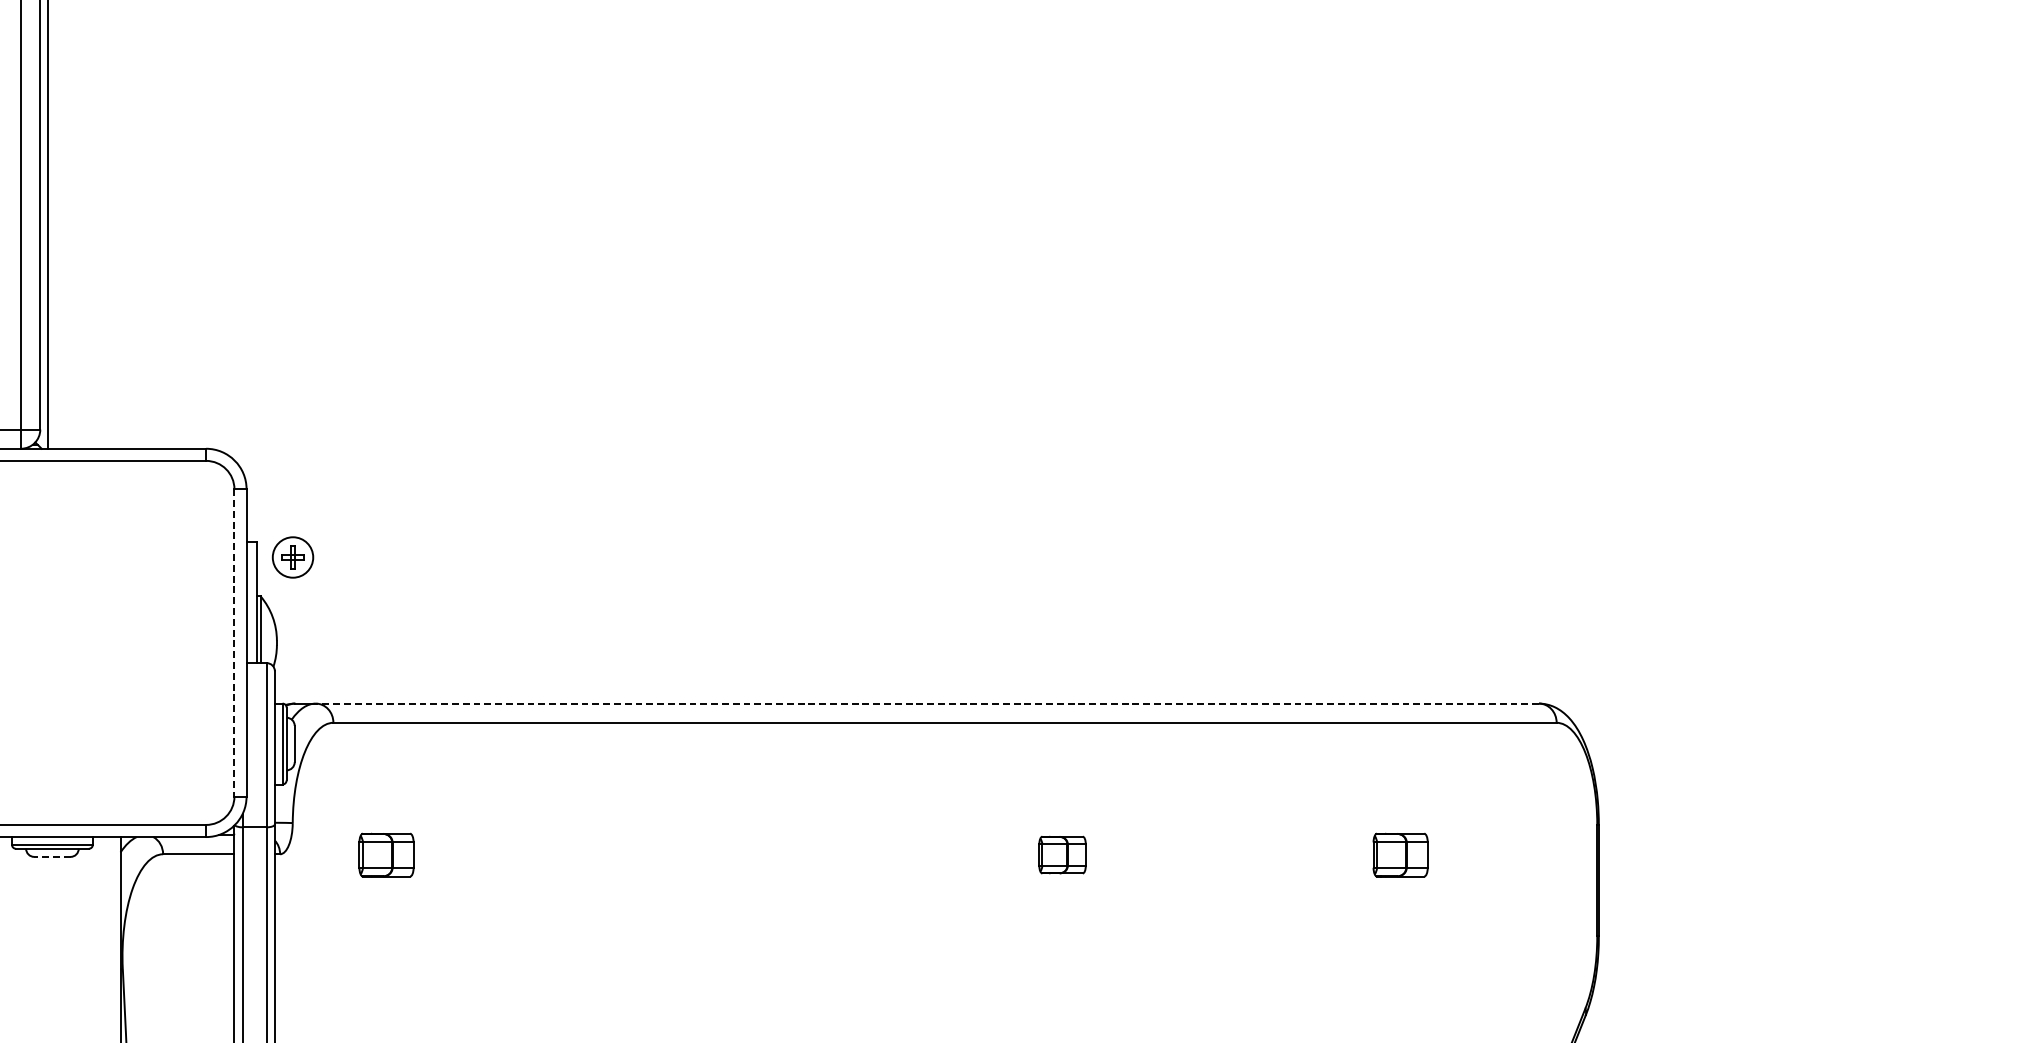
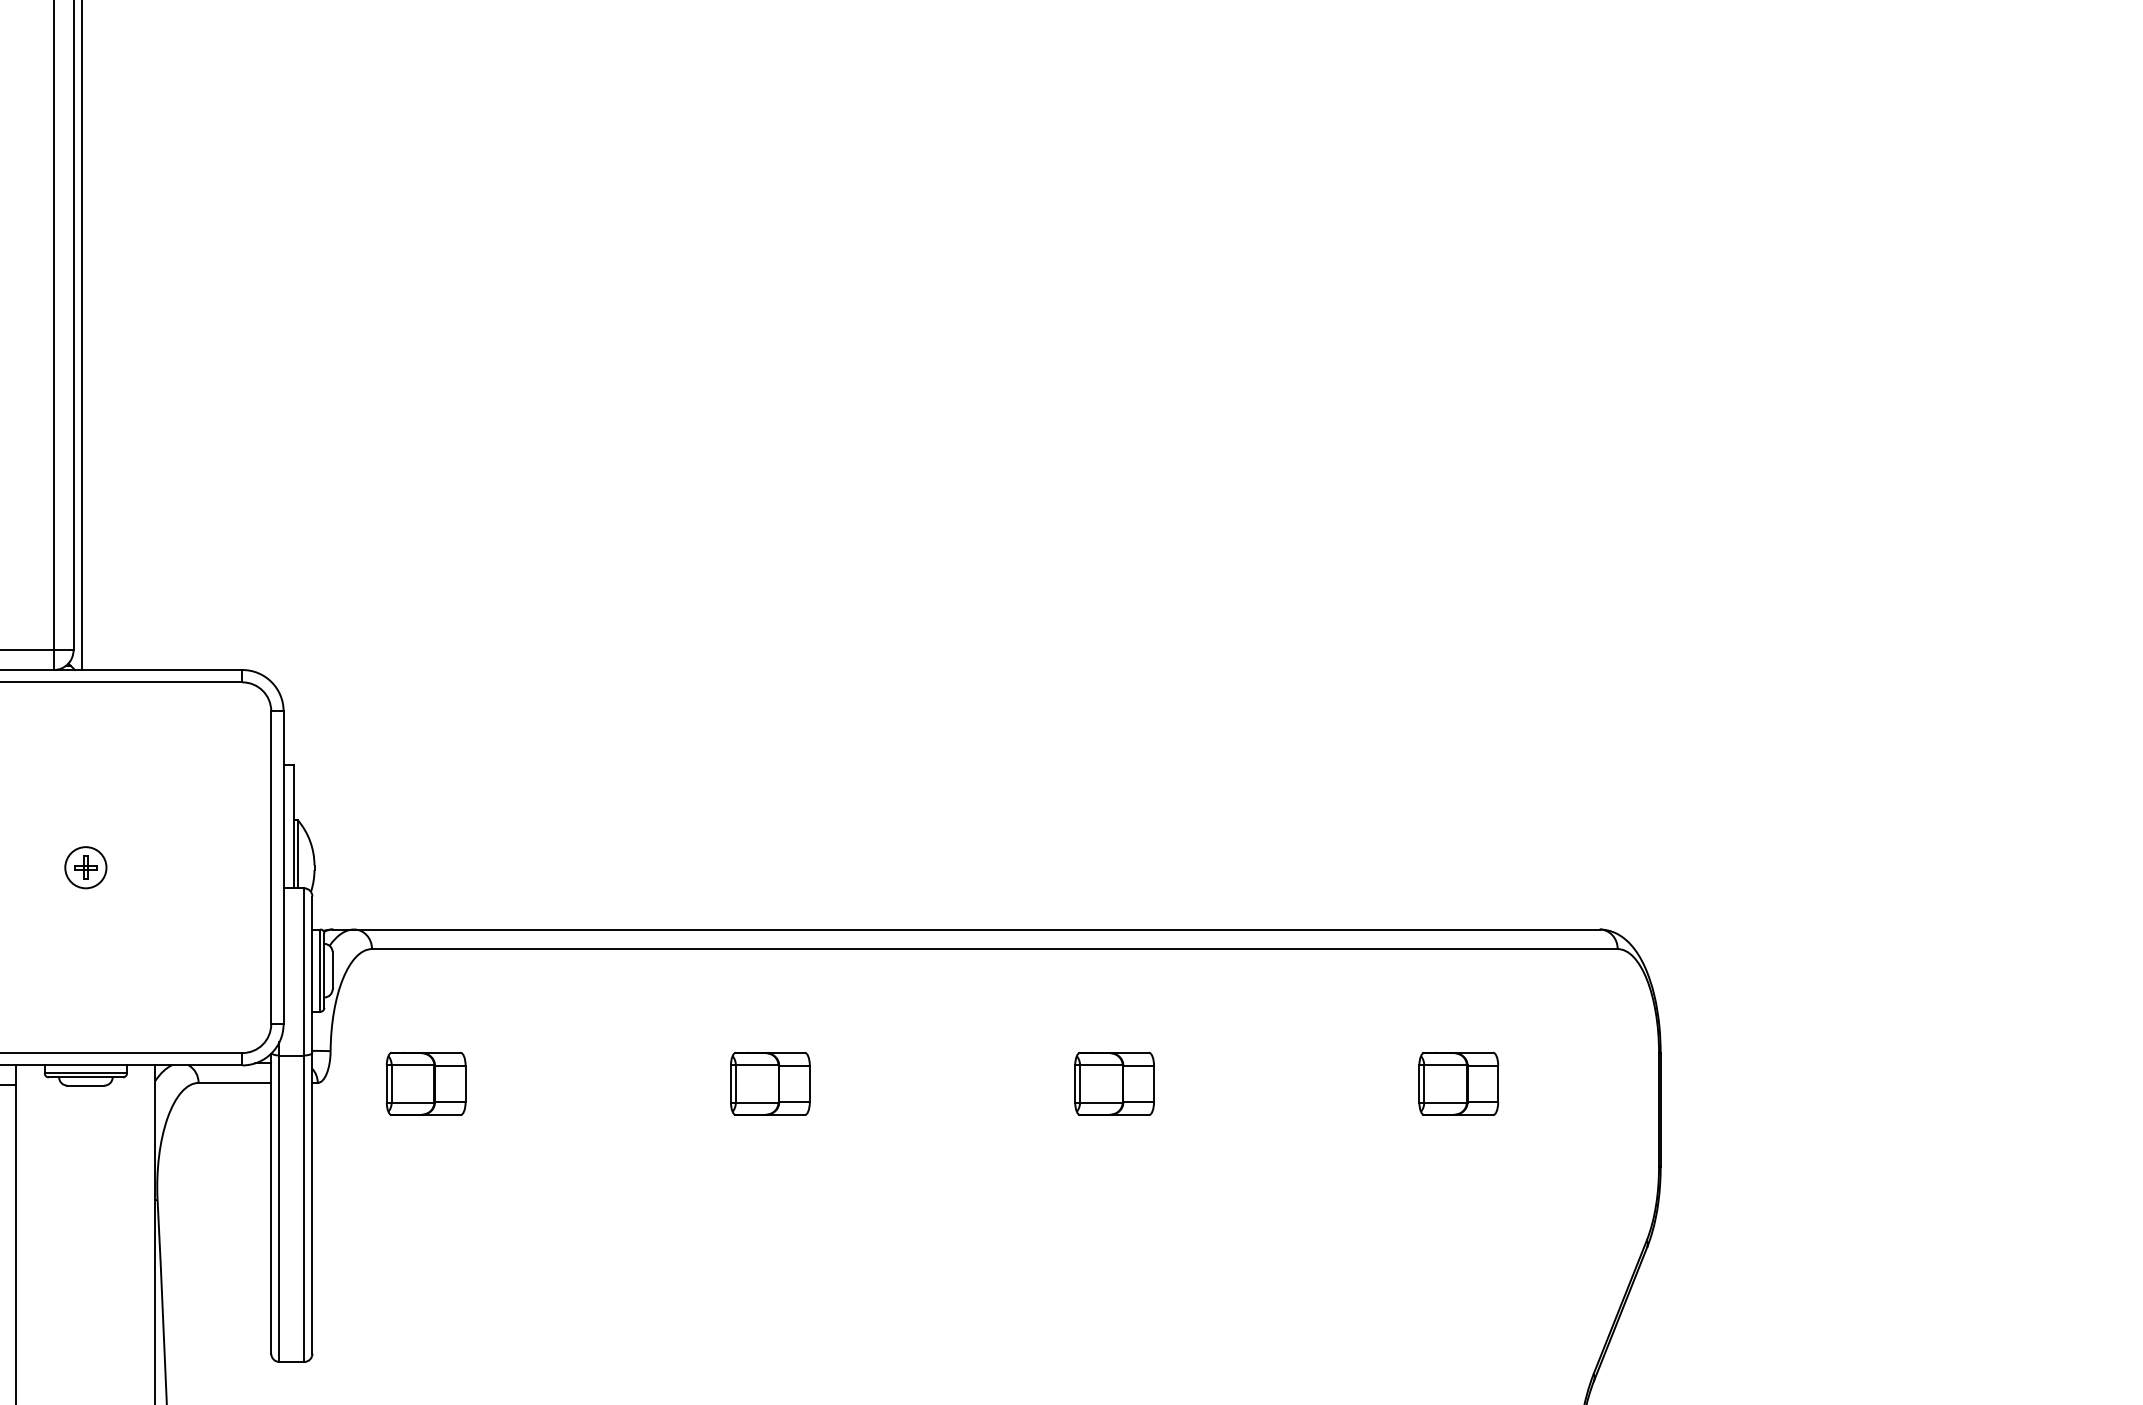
part: (292, 557) -> (85, 867), moved
line: (234, 642) -> (271, 867), dashed -> solid
line: (927, 703) -> (976, 929), dashed -> solid
part: (385, 854) -> (425, 1083), size x1.43
part: (724, 854) -> (770, 1083), added
part: (1062, 854) -> (1114, 1083), size x1.67
part: (1400, 854) -> (1458, 1083), size x1.43
line: (52, 856) -> (85, 1085), dashed -> solid

